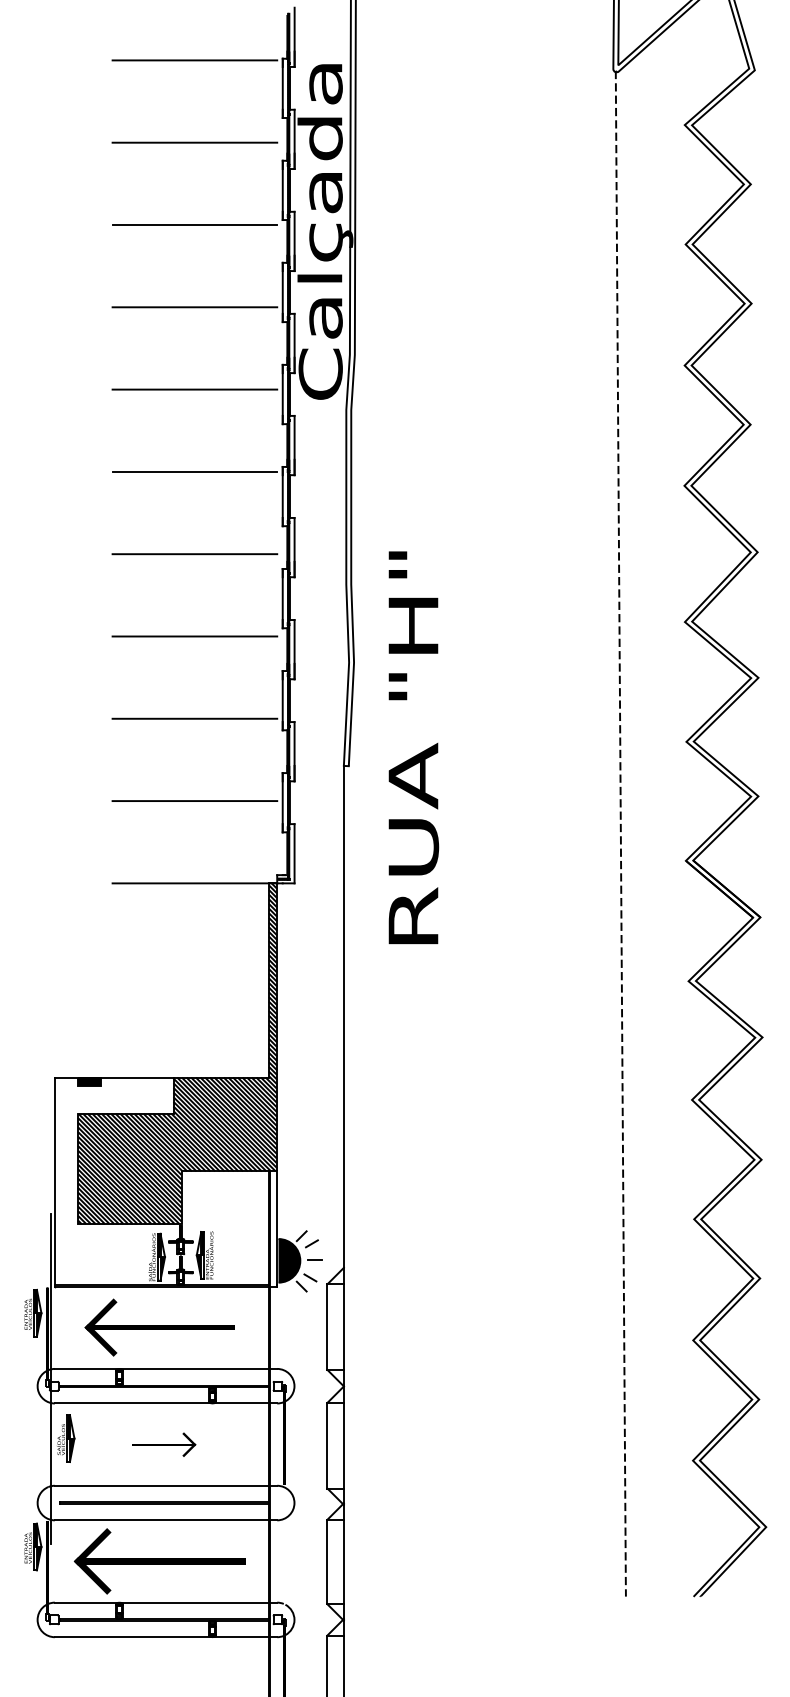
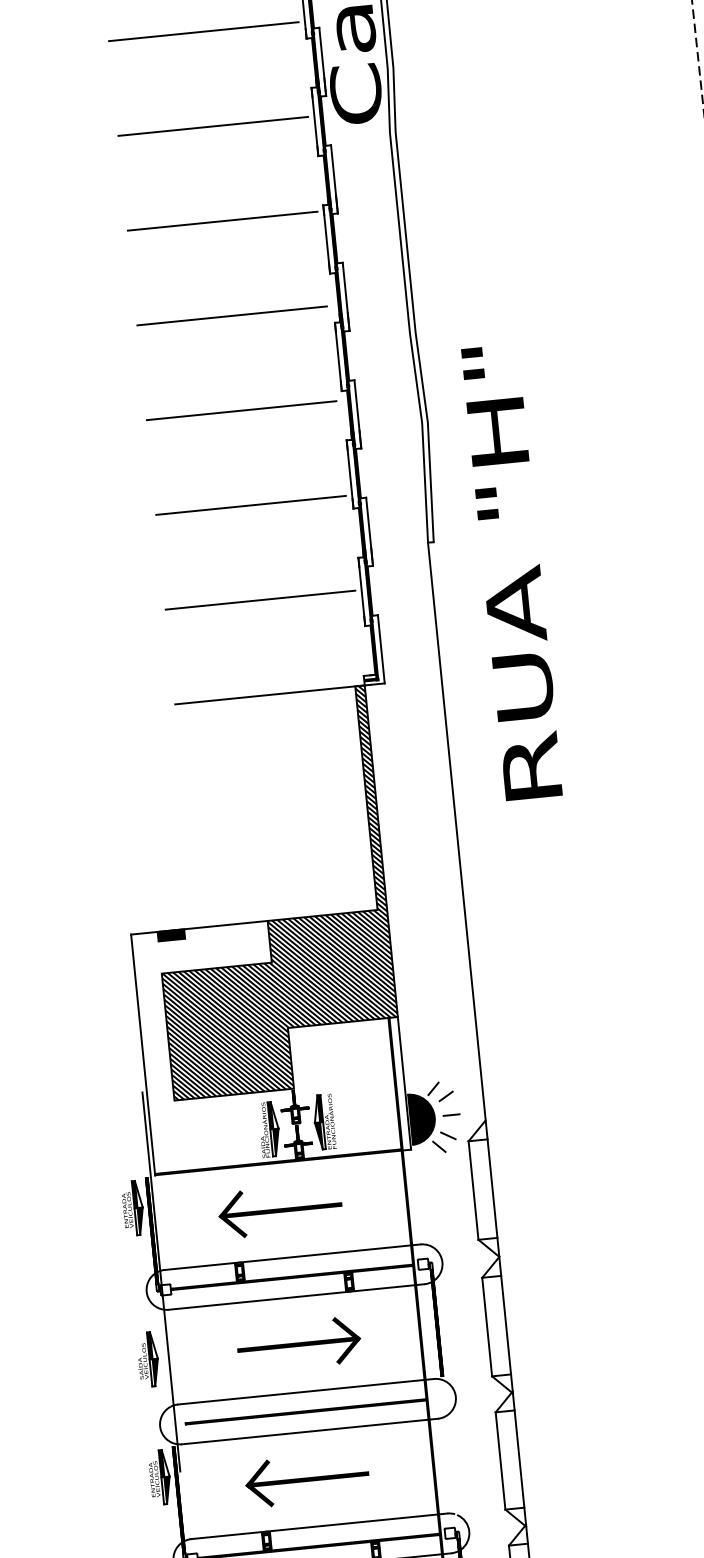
text: (413, 747) -> (511, 572), moved
part: (158, 1327) -> (279, 1210), size x0.71
part: (66, 1438) -> (148, 1359), moved
part: (163, 1444) -> (298, 1344), size x1.67
part: (158, 1561) -> (306, 1479), size x0.62

